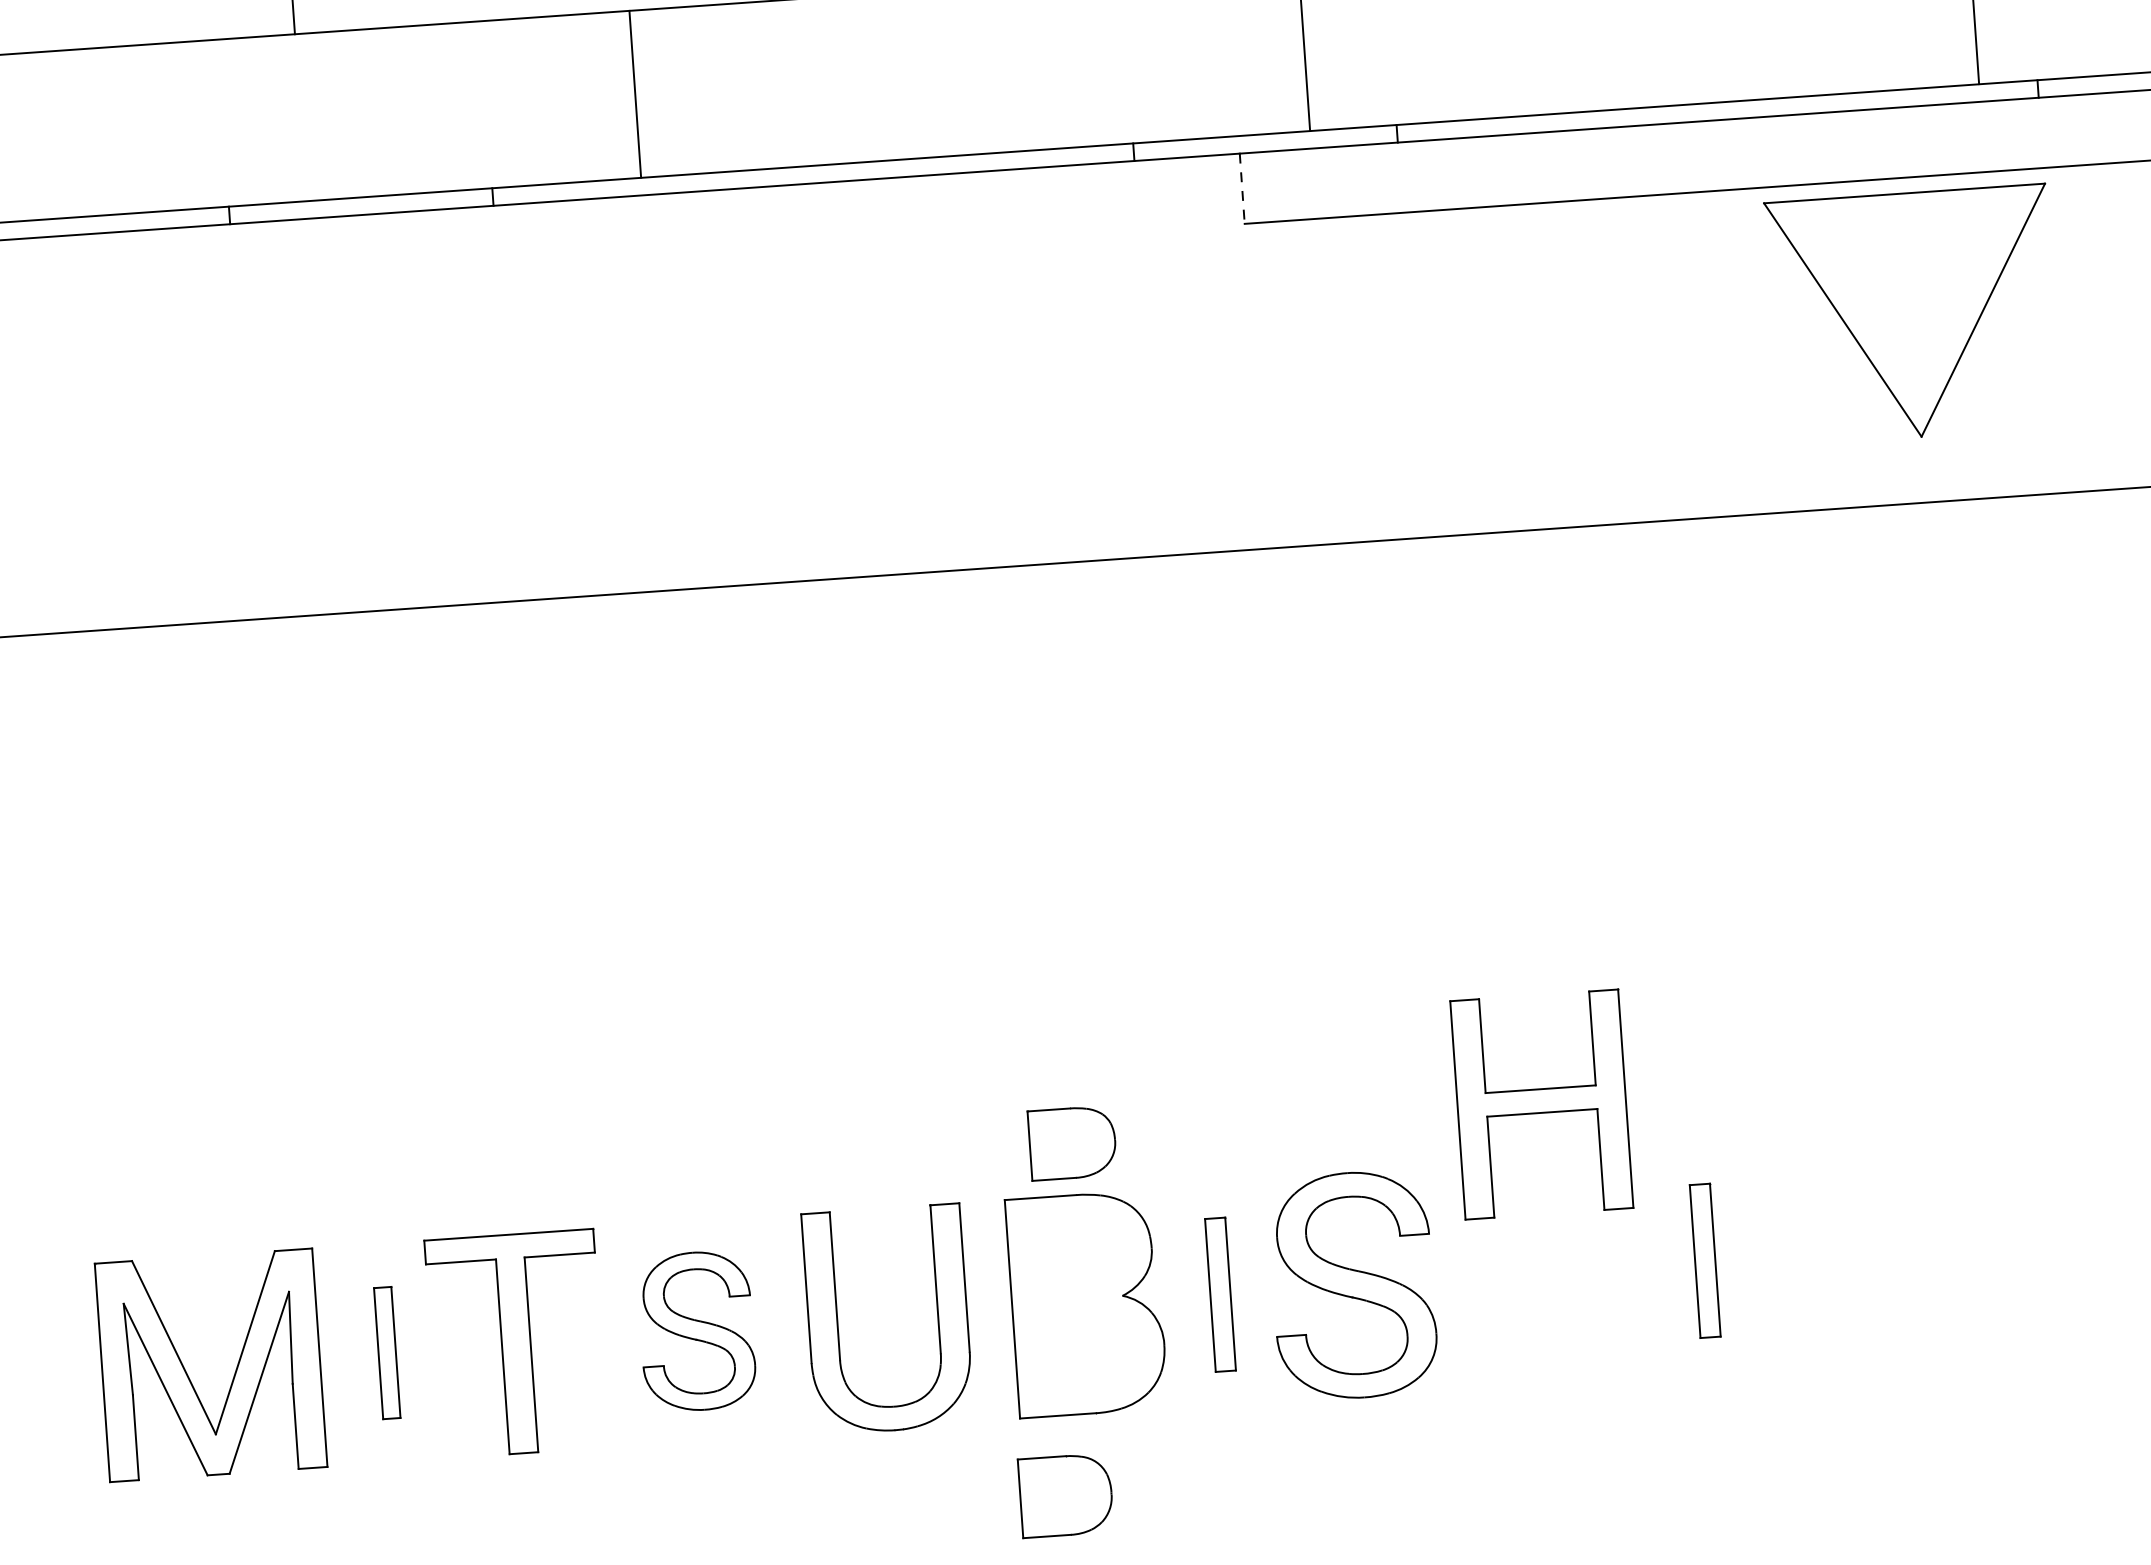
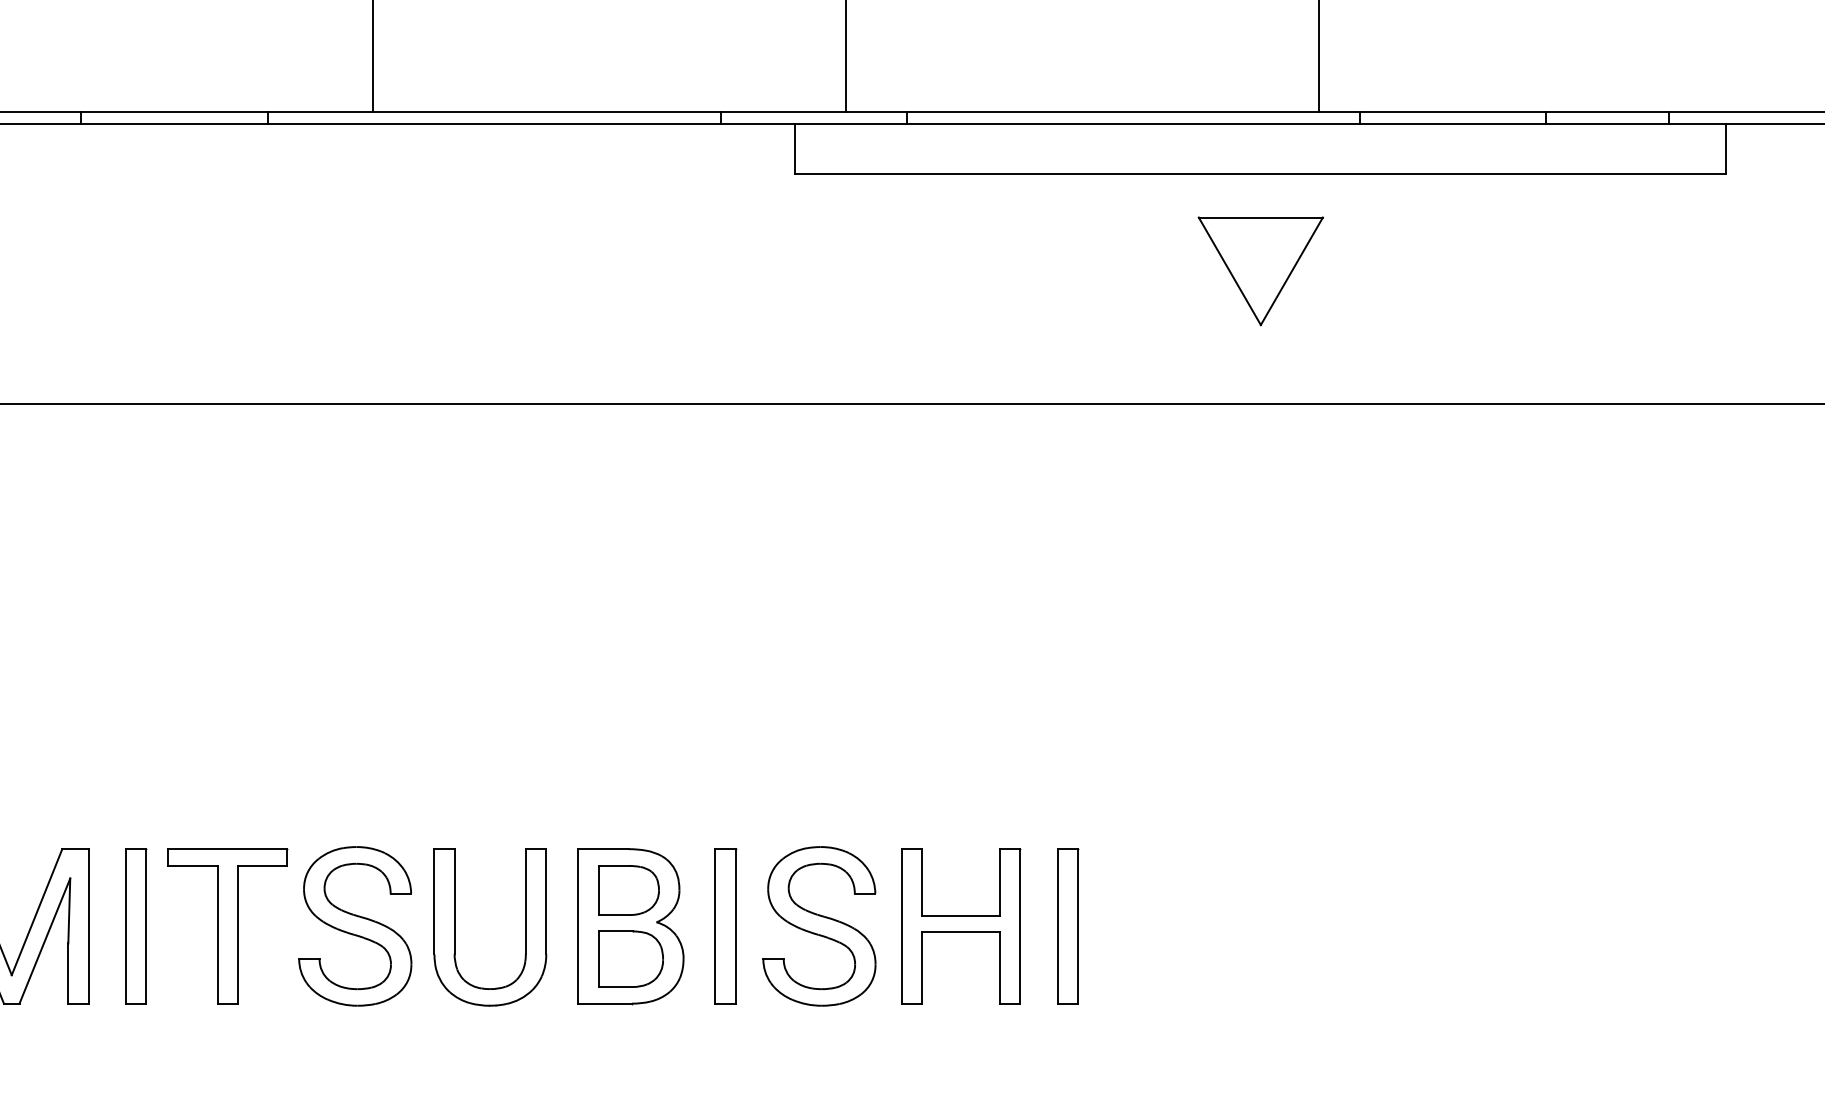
line: (1242, 189) -> (795, 149), dashed -> solid
part: (1912, 315) -> (1260, 271), size x0.62
part: (1542, 1104) -> (961, 926), moved
part: (1071, 1143) -> (628, 890), moved
part: (1705, 1260) -> (1068, 926), size x1.43
part: (1220, 1294) -> (725, 926), size x1.43
part: (697, 1331) -> (355, 926), size x1.43
part: (387, 1353) -> (136, 926), size x1.67
part: (1065, 1494) -> (630, 958), moved

